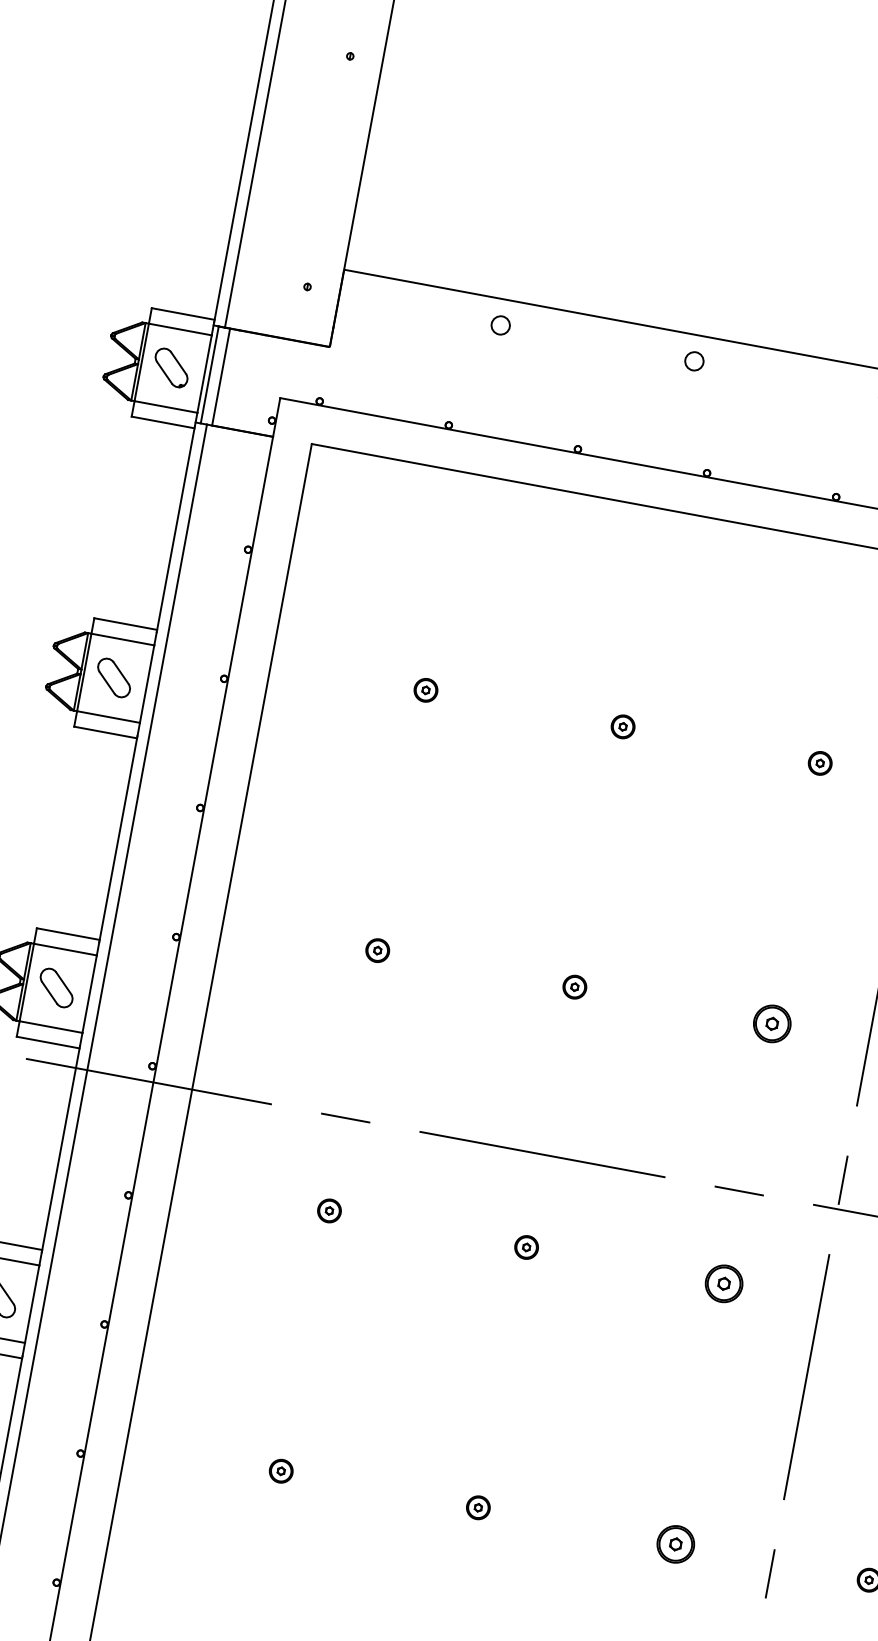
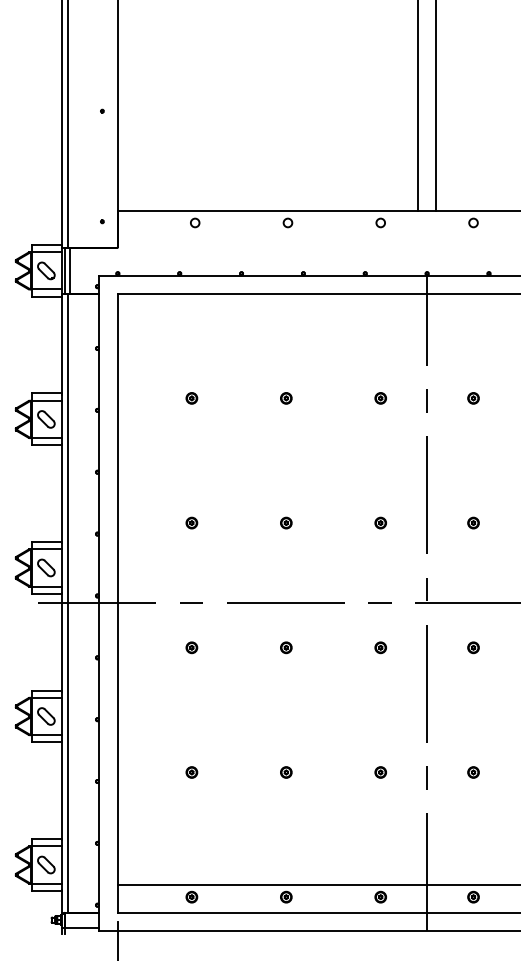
part: (771, 1022) -> (380, 522), size x0.62
part: (723, 1283) -> (380, 647), size x0.62
part: (674, 1544) -> (380, 772), size x0.62

